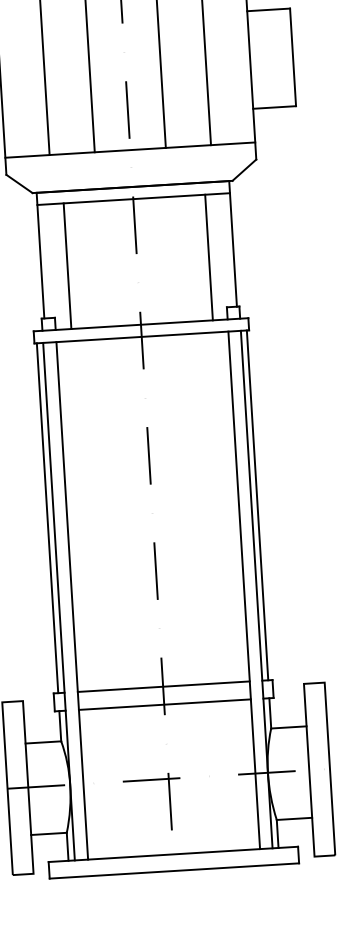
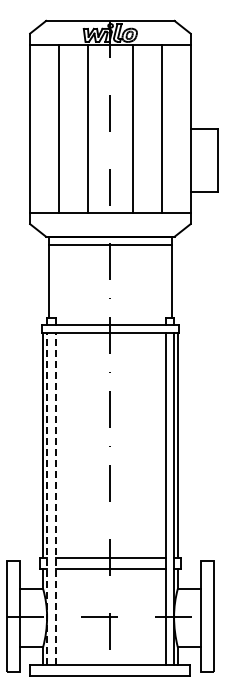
line: (208, 256) -> (156, 284), removed
line: (67, 265) -> (65, 284), removed
line: (72, 599) -> (55, 498), solid -> dashed
line: (59, 600) -> (47, 498), solid -> dashed

